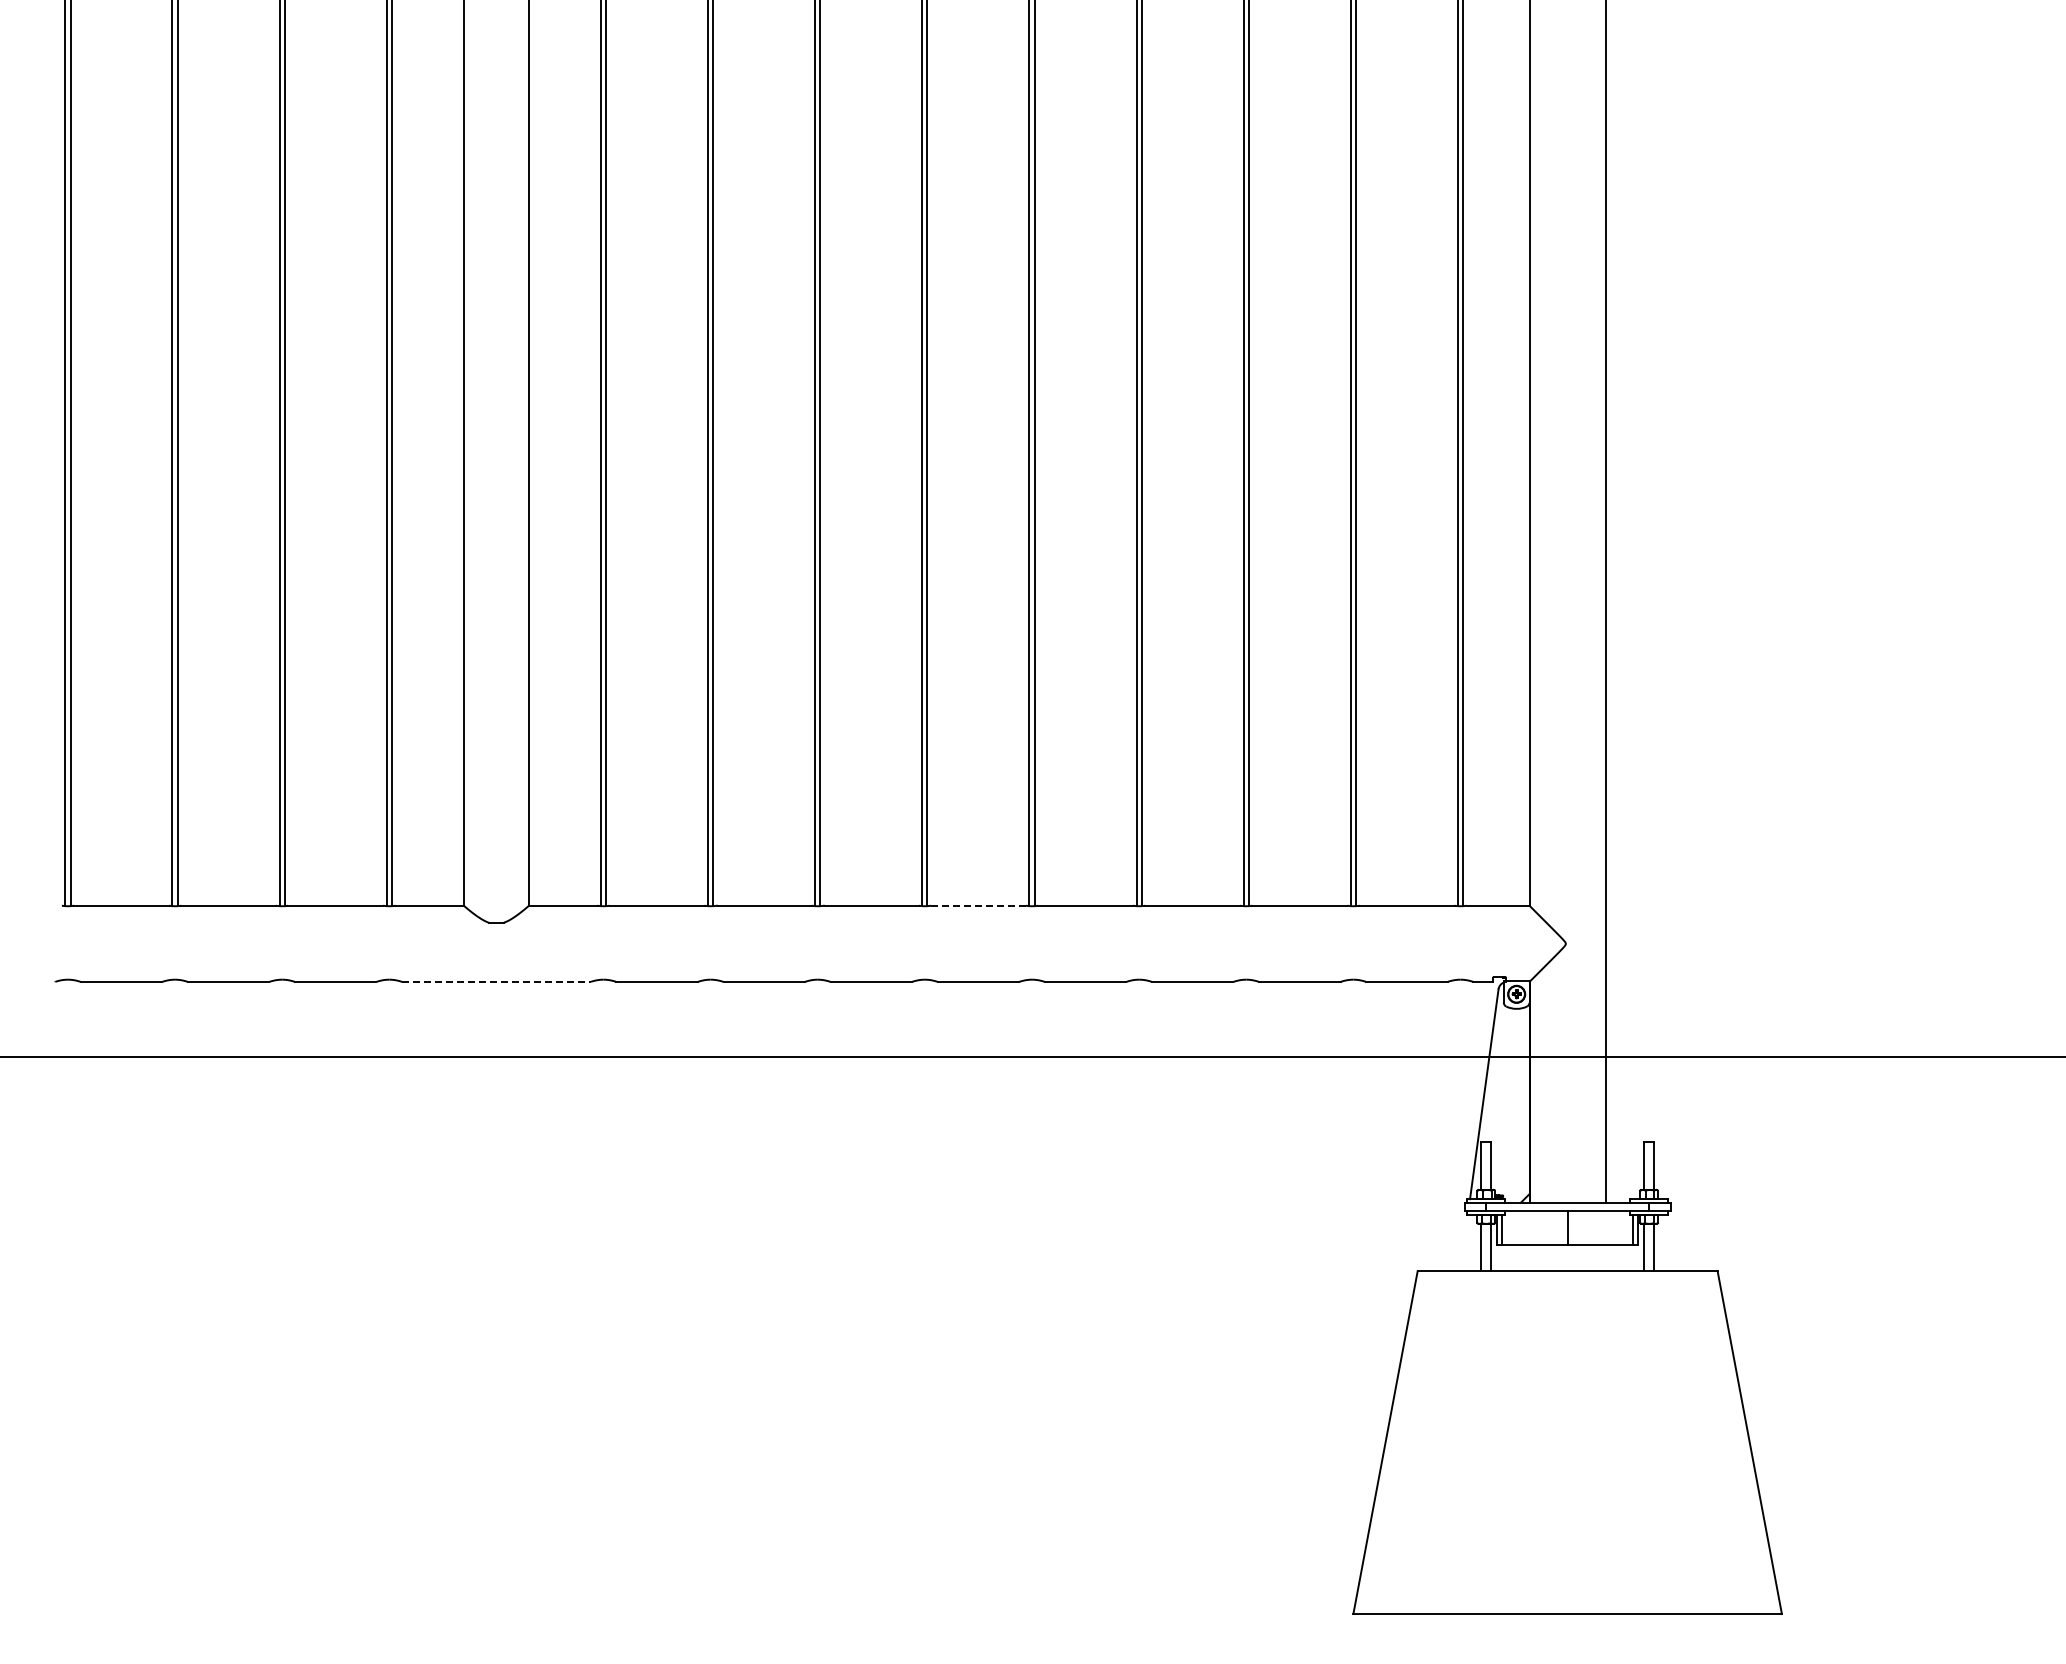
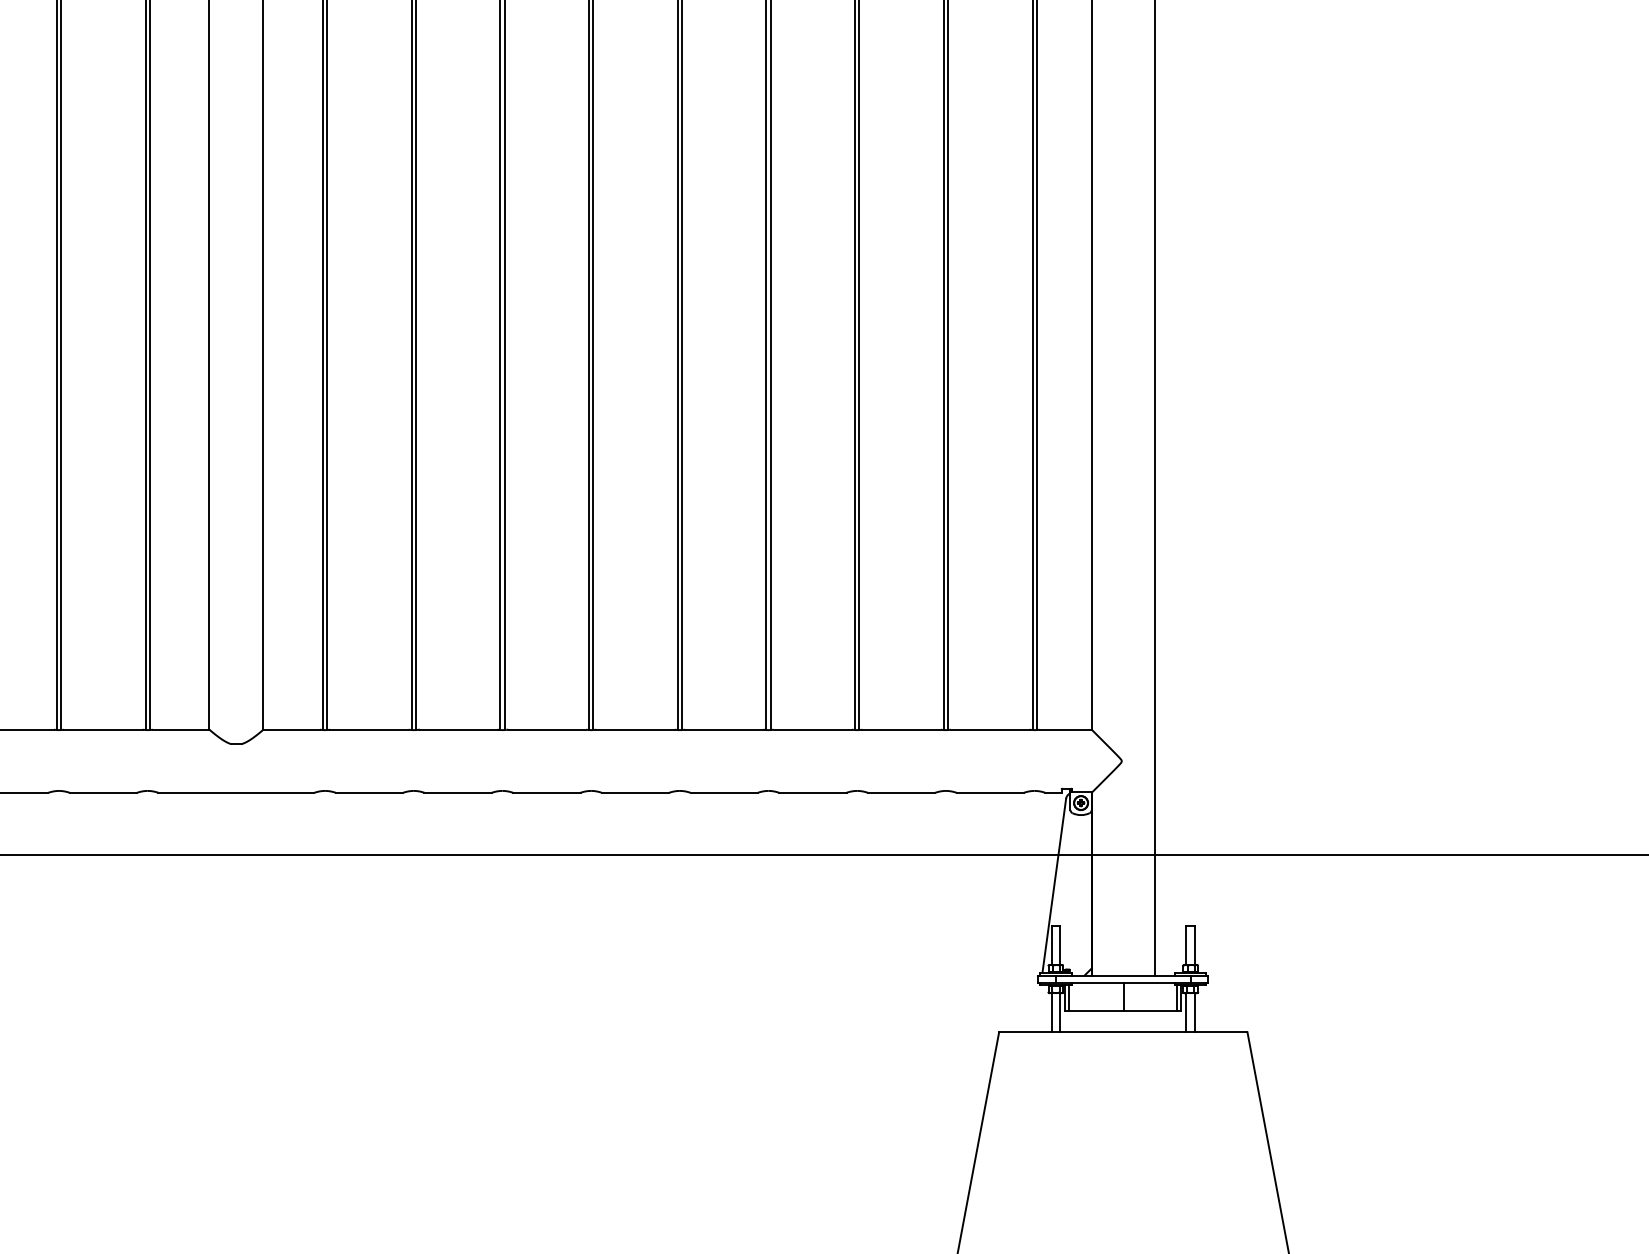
line: (978, 905) -> (635, 729), dashed -> solid
line: (496, 981) -> (236, 792), dashed -> solid

